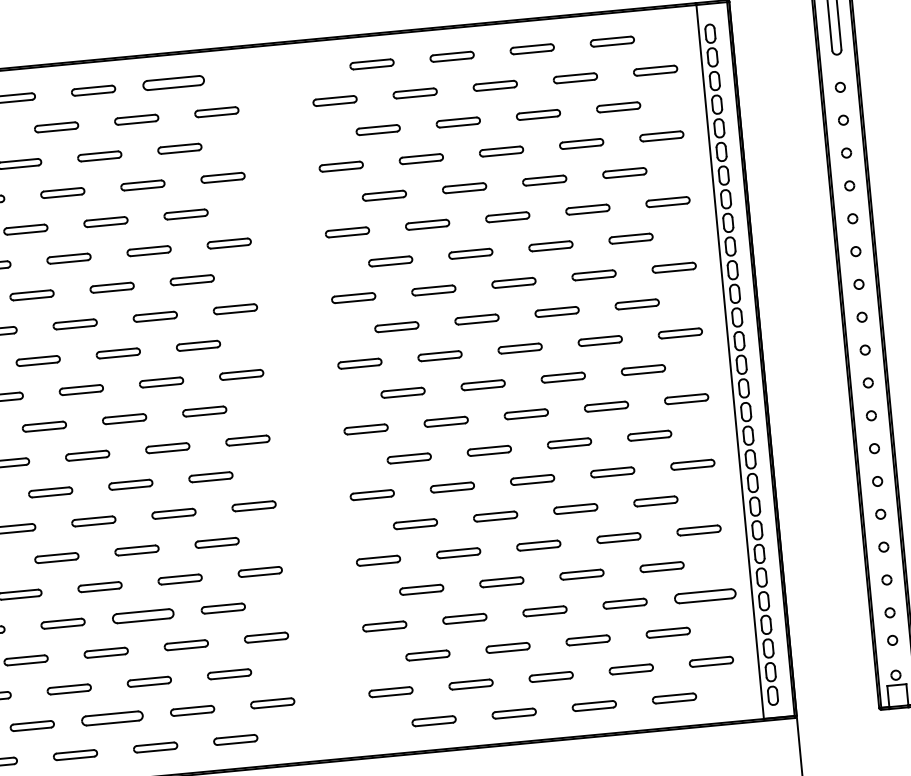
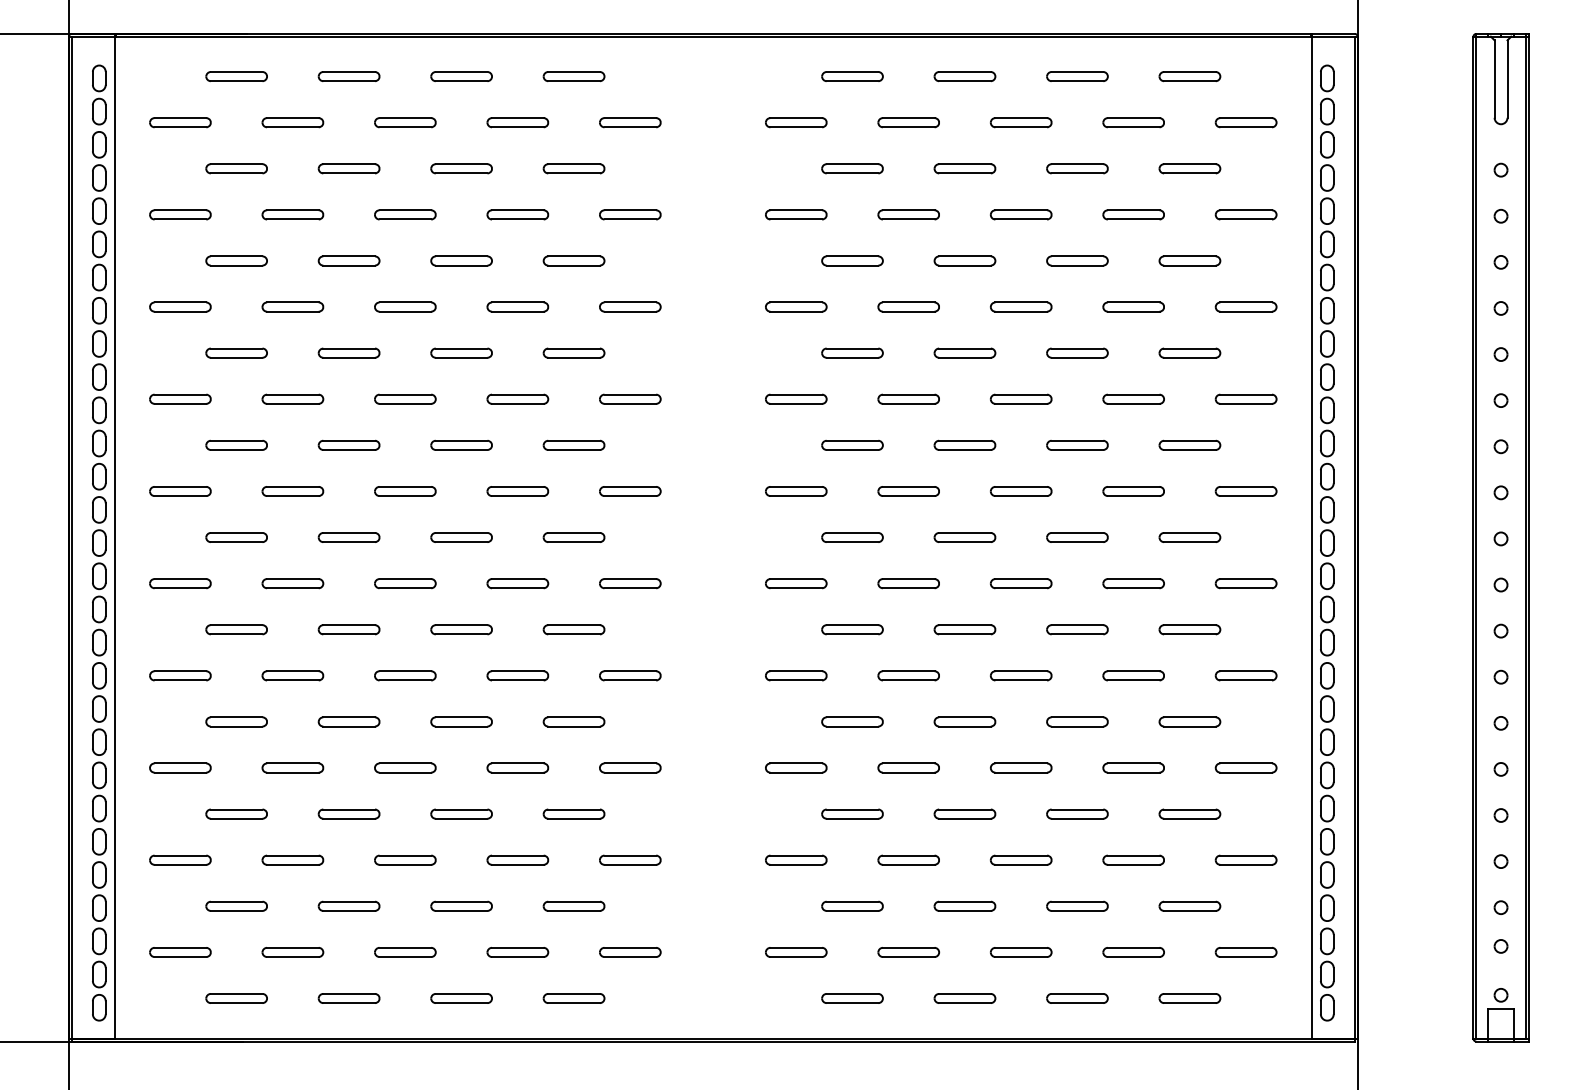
part: (173, 83) -> (573, 76), size x0.71
part: (704, 595) -> (1245, 859), size x0.71
part: (143, 615) -> (461, 813), size x0.71
part: (112, 718) -> (405, 952), size x0.71

